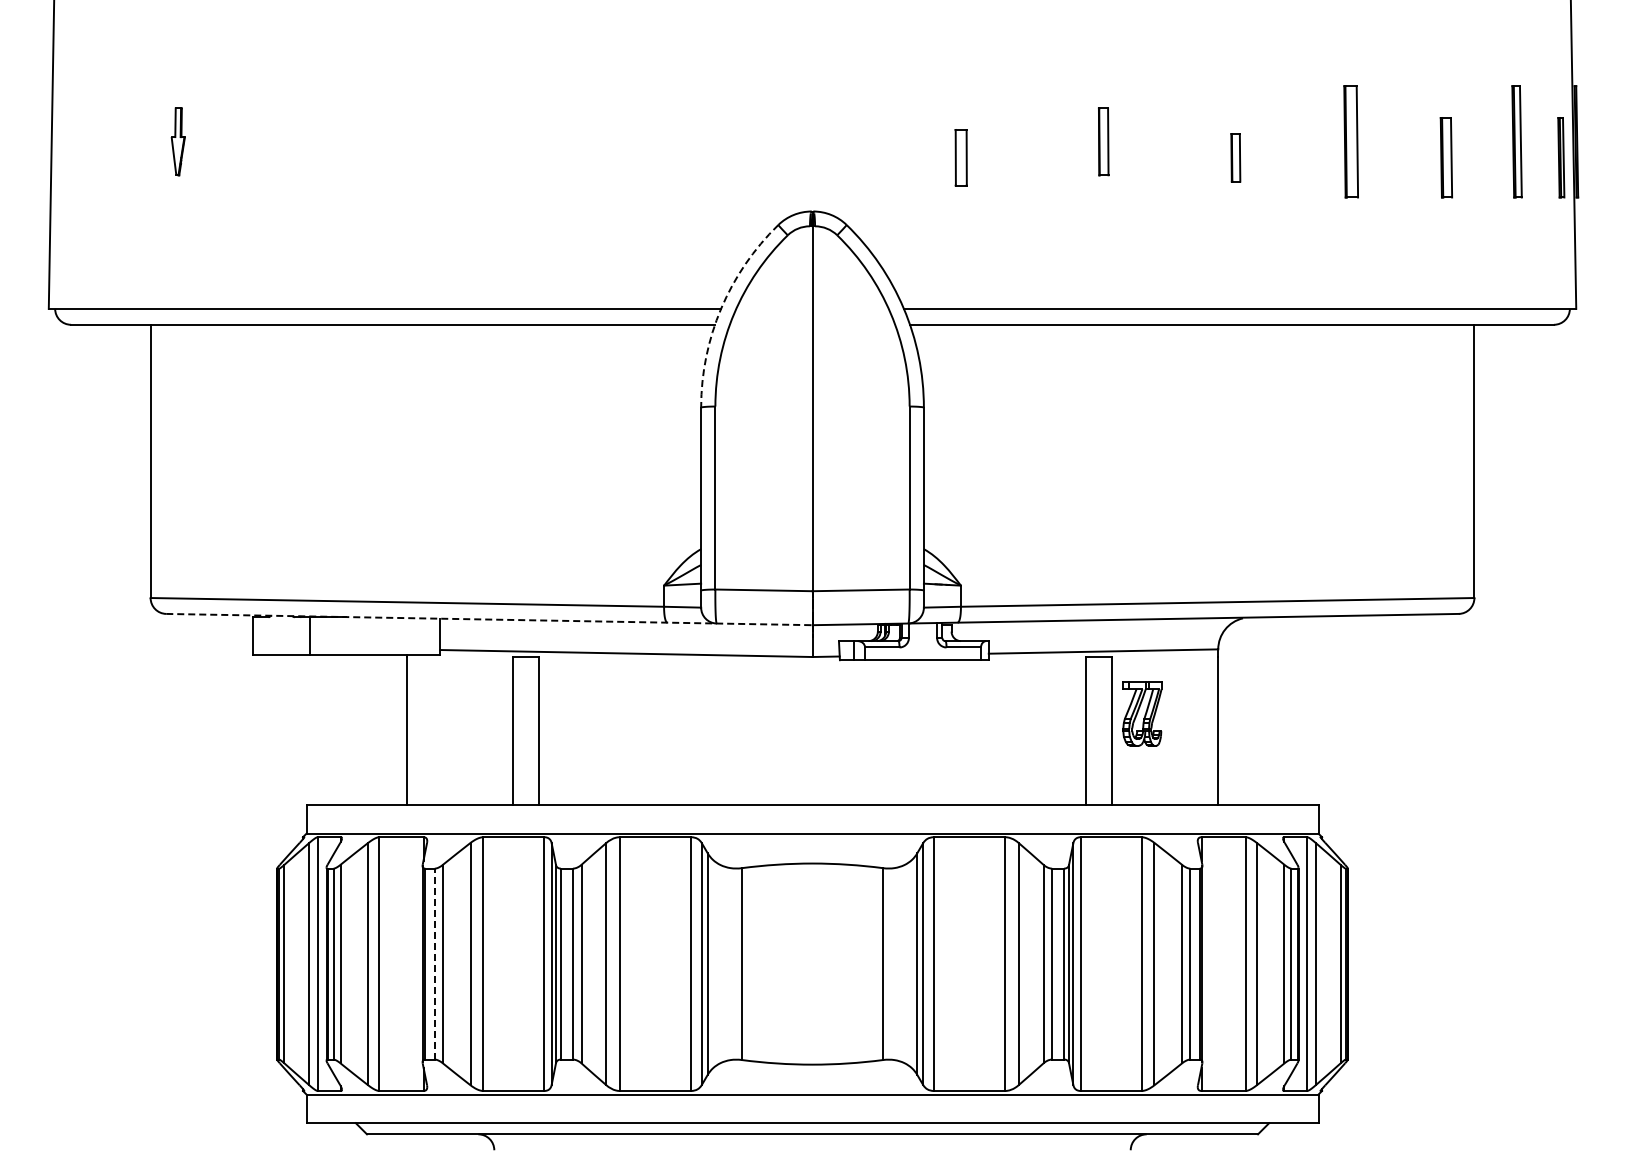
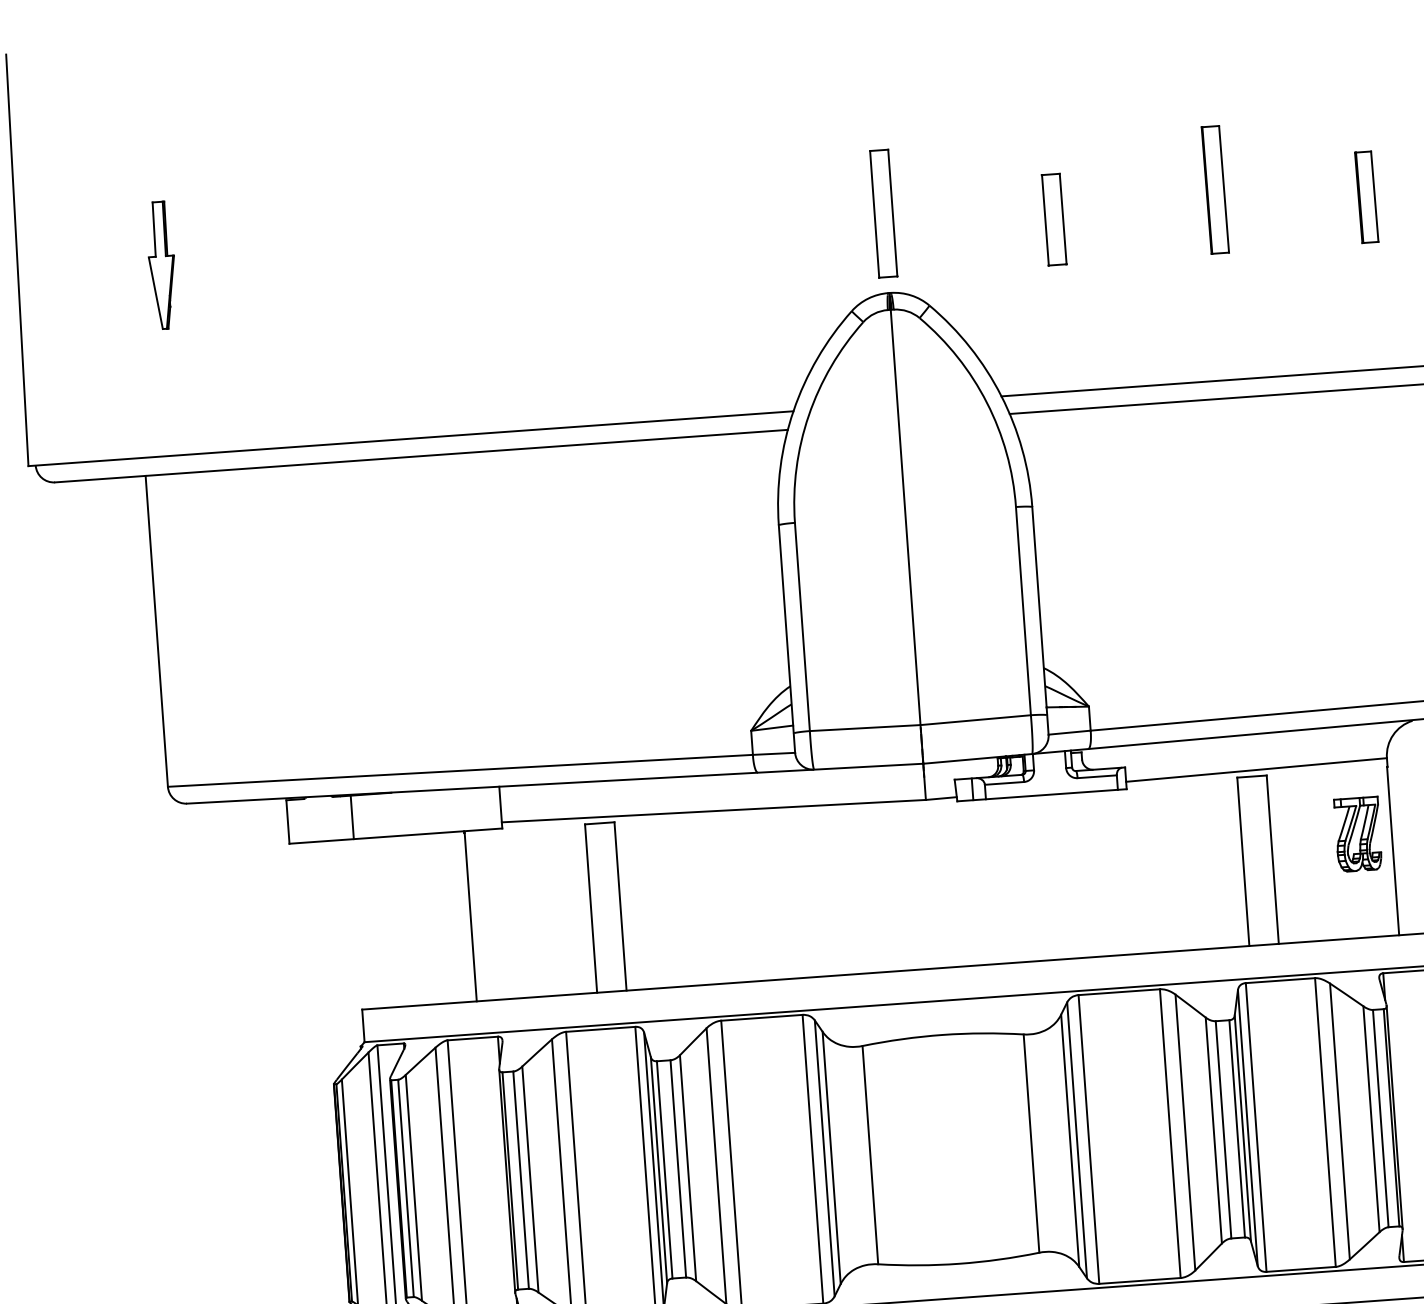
part: (178, 141) -> (162, 265), size x1.67
part: (812, 141) -> (883, 213), added
part: (1103, 141) -> (1214, 189), size x1.67
part: (961, 157) -> (1054, 219), size x1.43
part: (1235, 157) -> (1366, 197), size x1.67
arc: (721, 308) -> (793, 410), dashed -> solid
line: (489, 619) -> (555, 783), dashed -> solid
part: (1142, 713) -> (1358, 833), moved
line: (434, 963) -> (520, 1179), dashed -> solid

